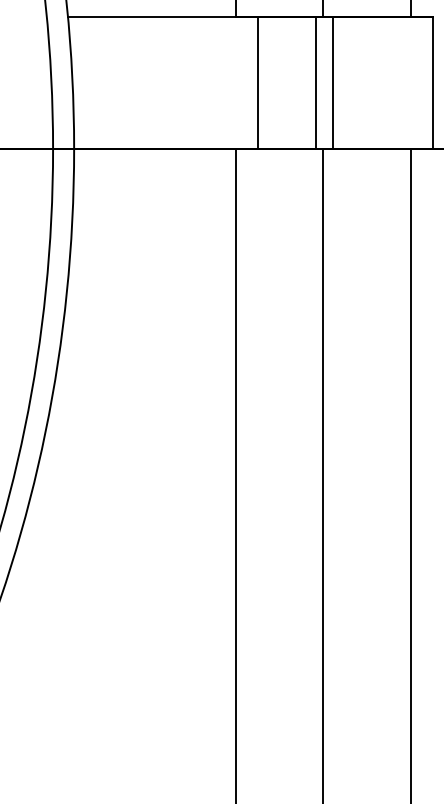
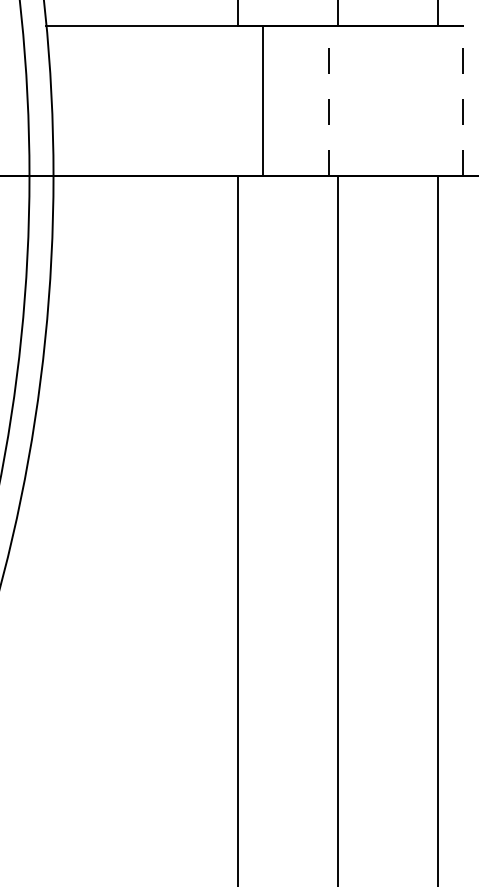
line: (332, 82) -> (348, 100), removed
line: (315, 83) -> (328, 101), solid -> dashed
line: (433, 83) -> (463, 101), solid -> dashed

